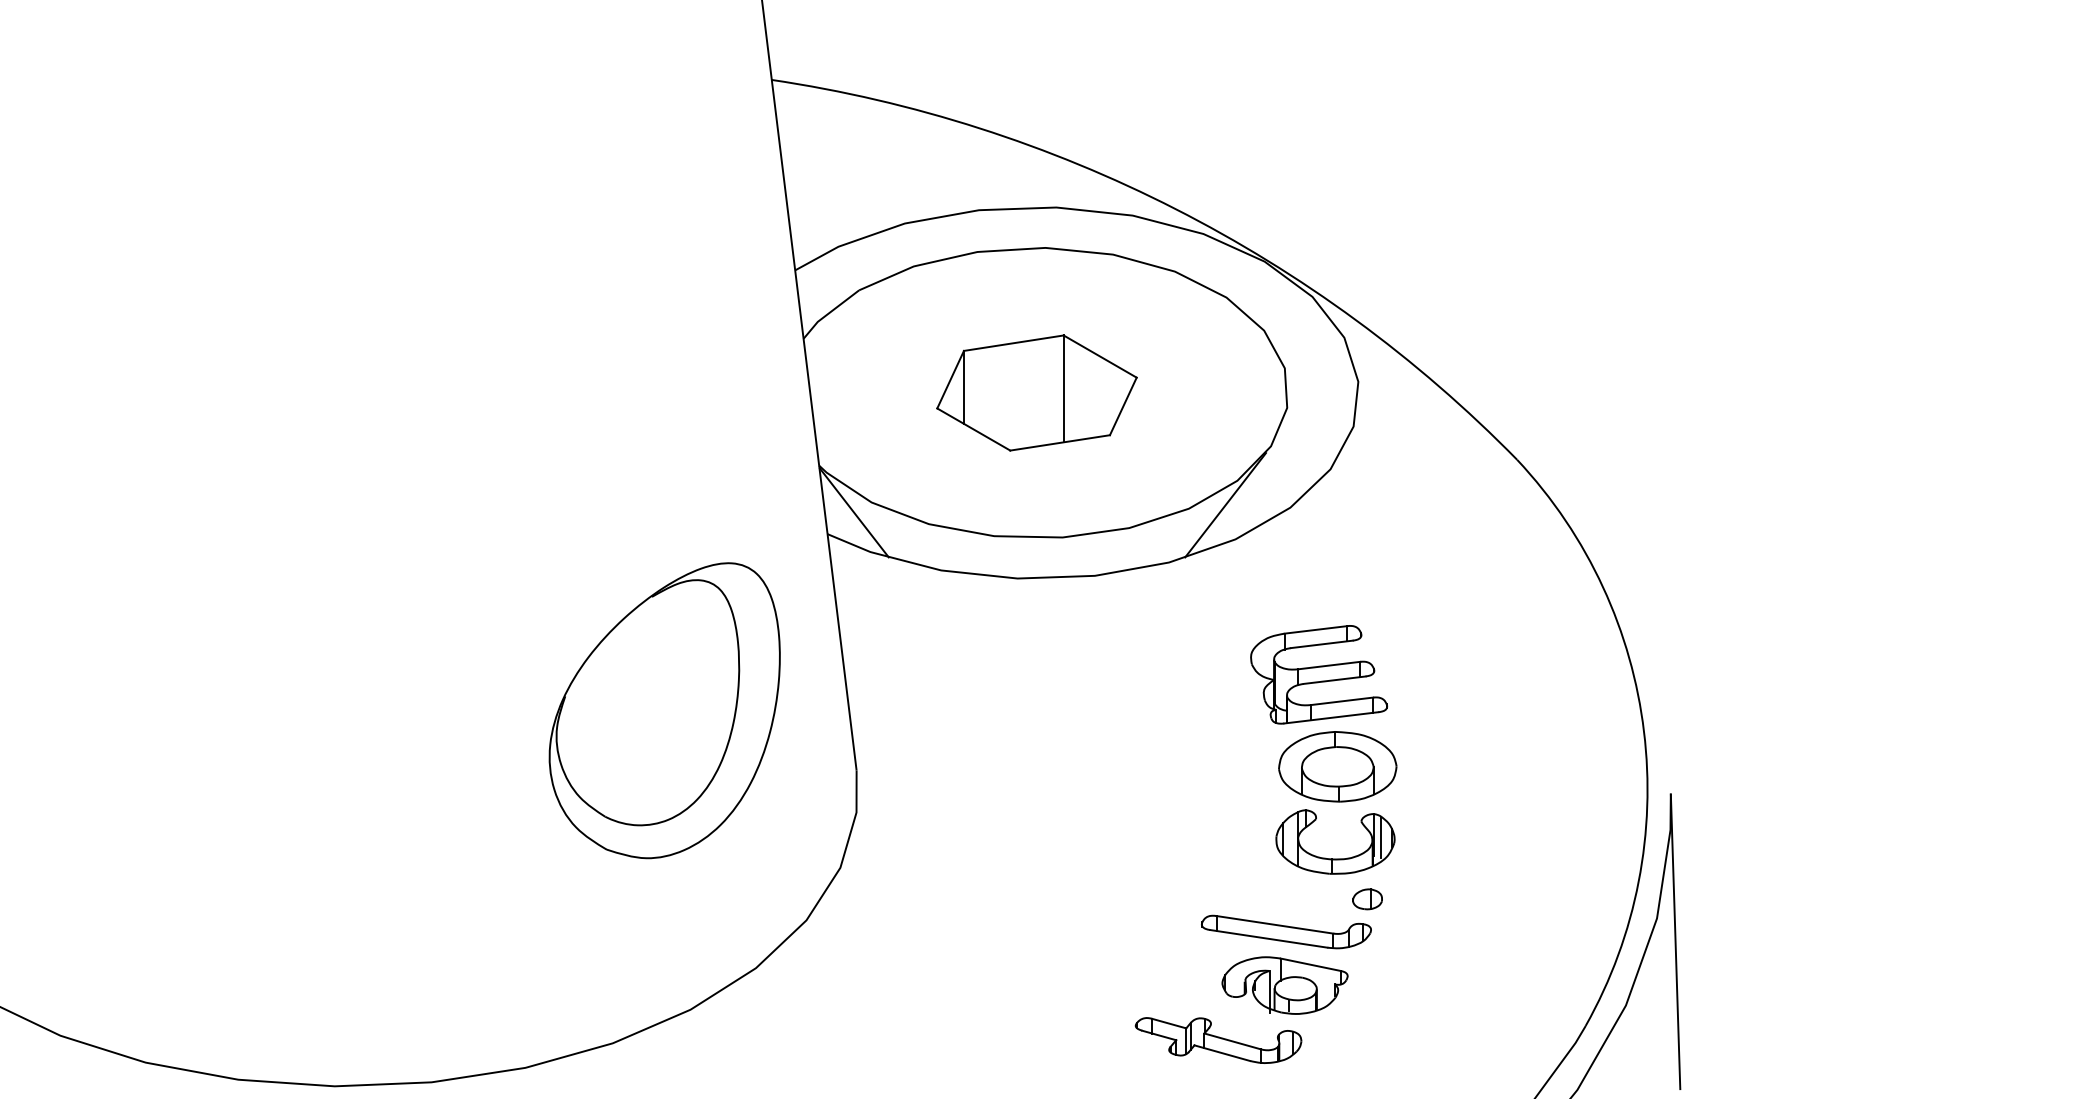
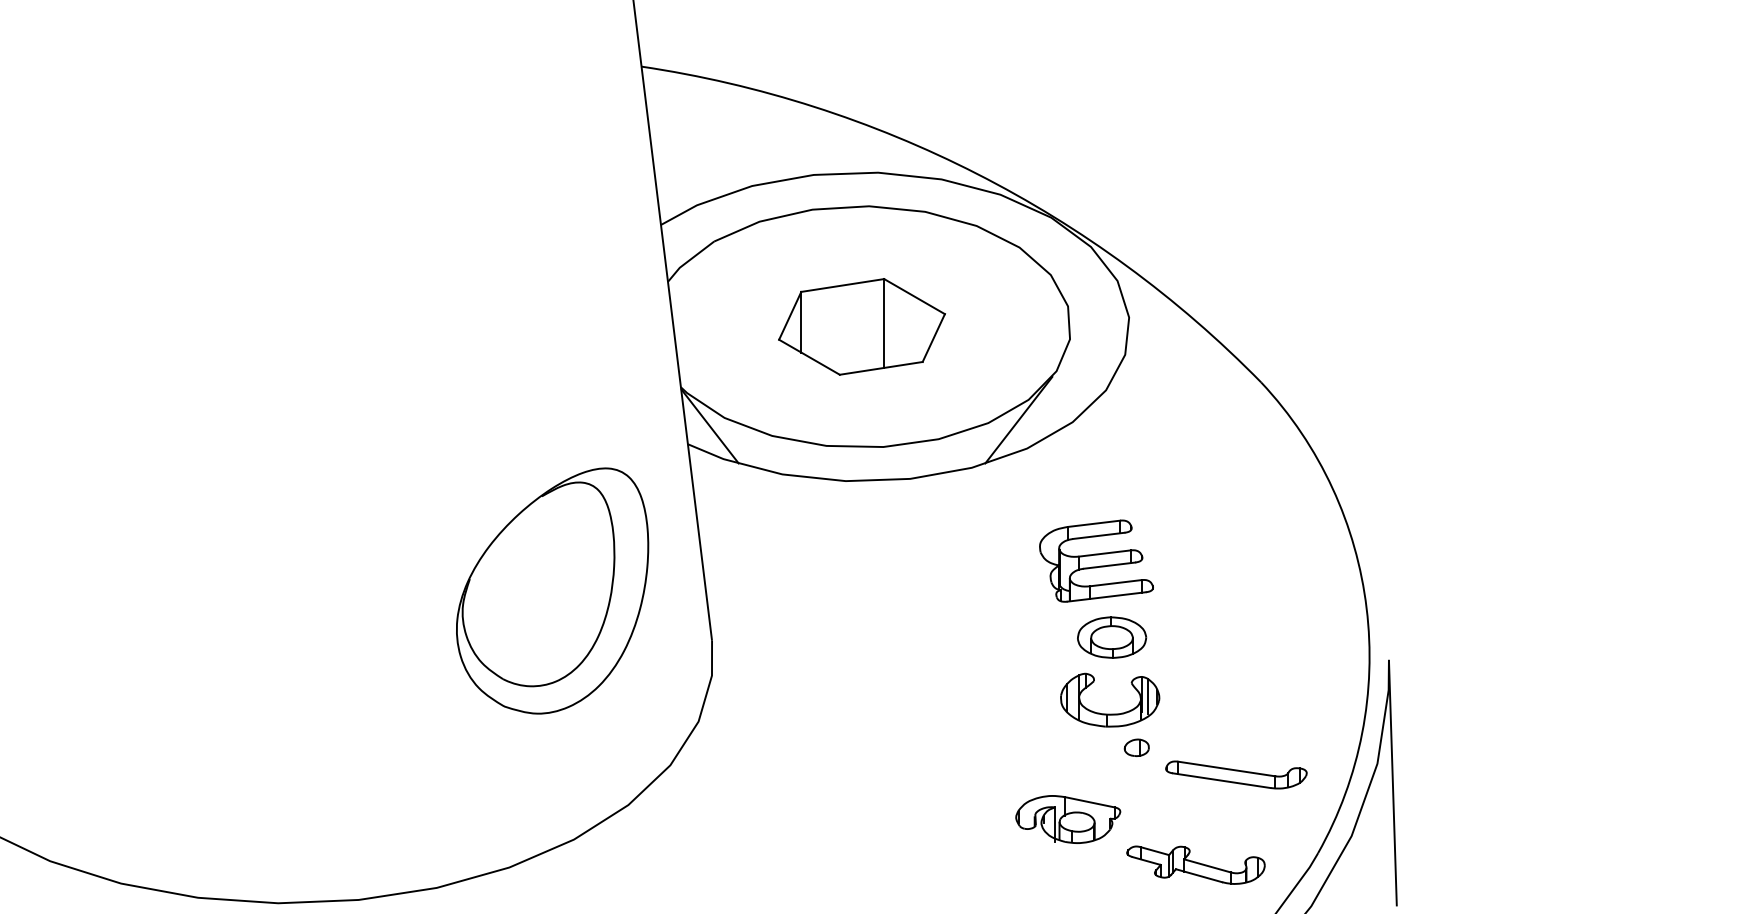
part: (1337, 766) -> (1111, 637), size x0.7
part: (1286, 931) -> (1236, 774), moved
part: (1218, 1039) -> (1195, 864), moved

